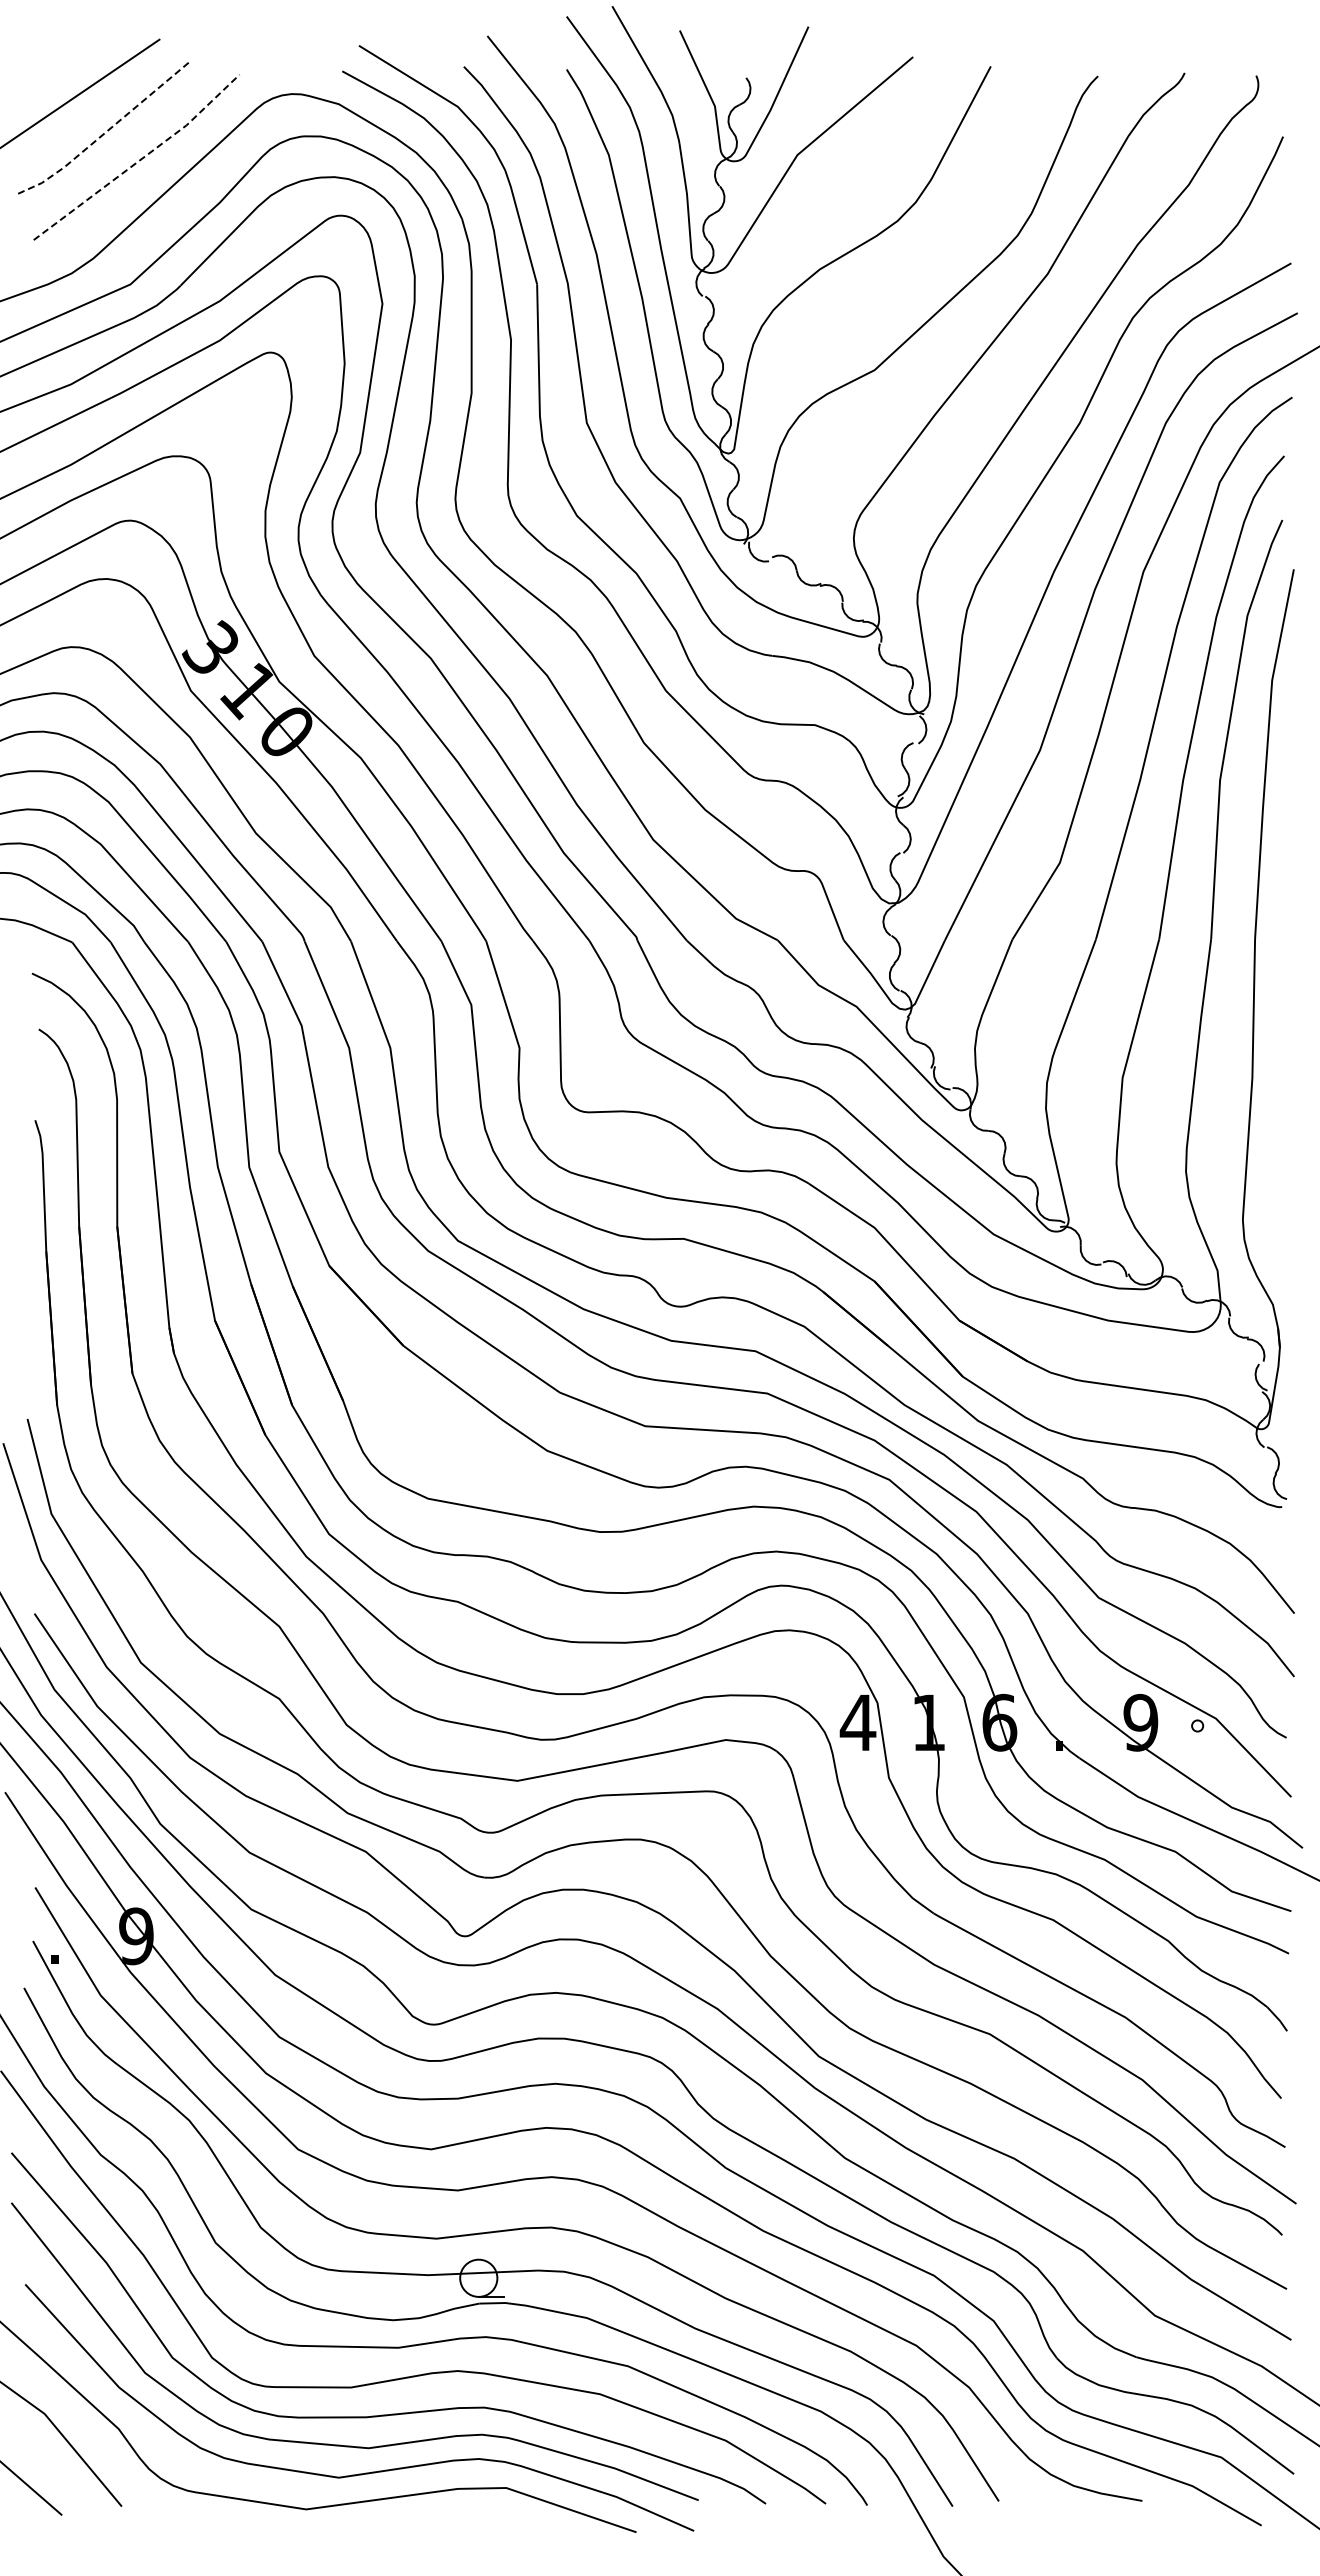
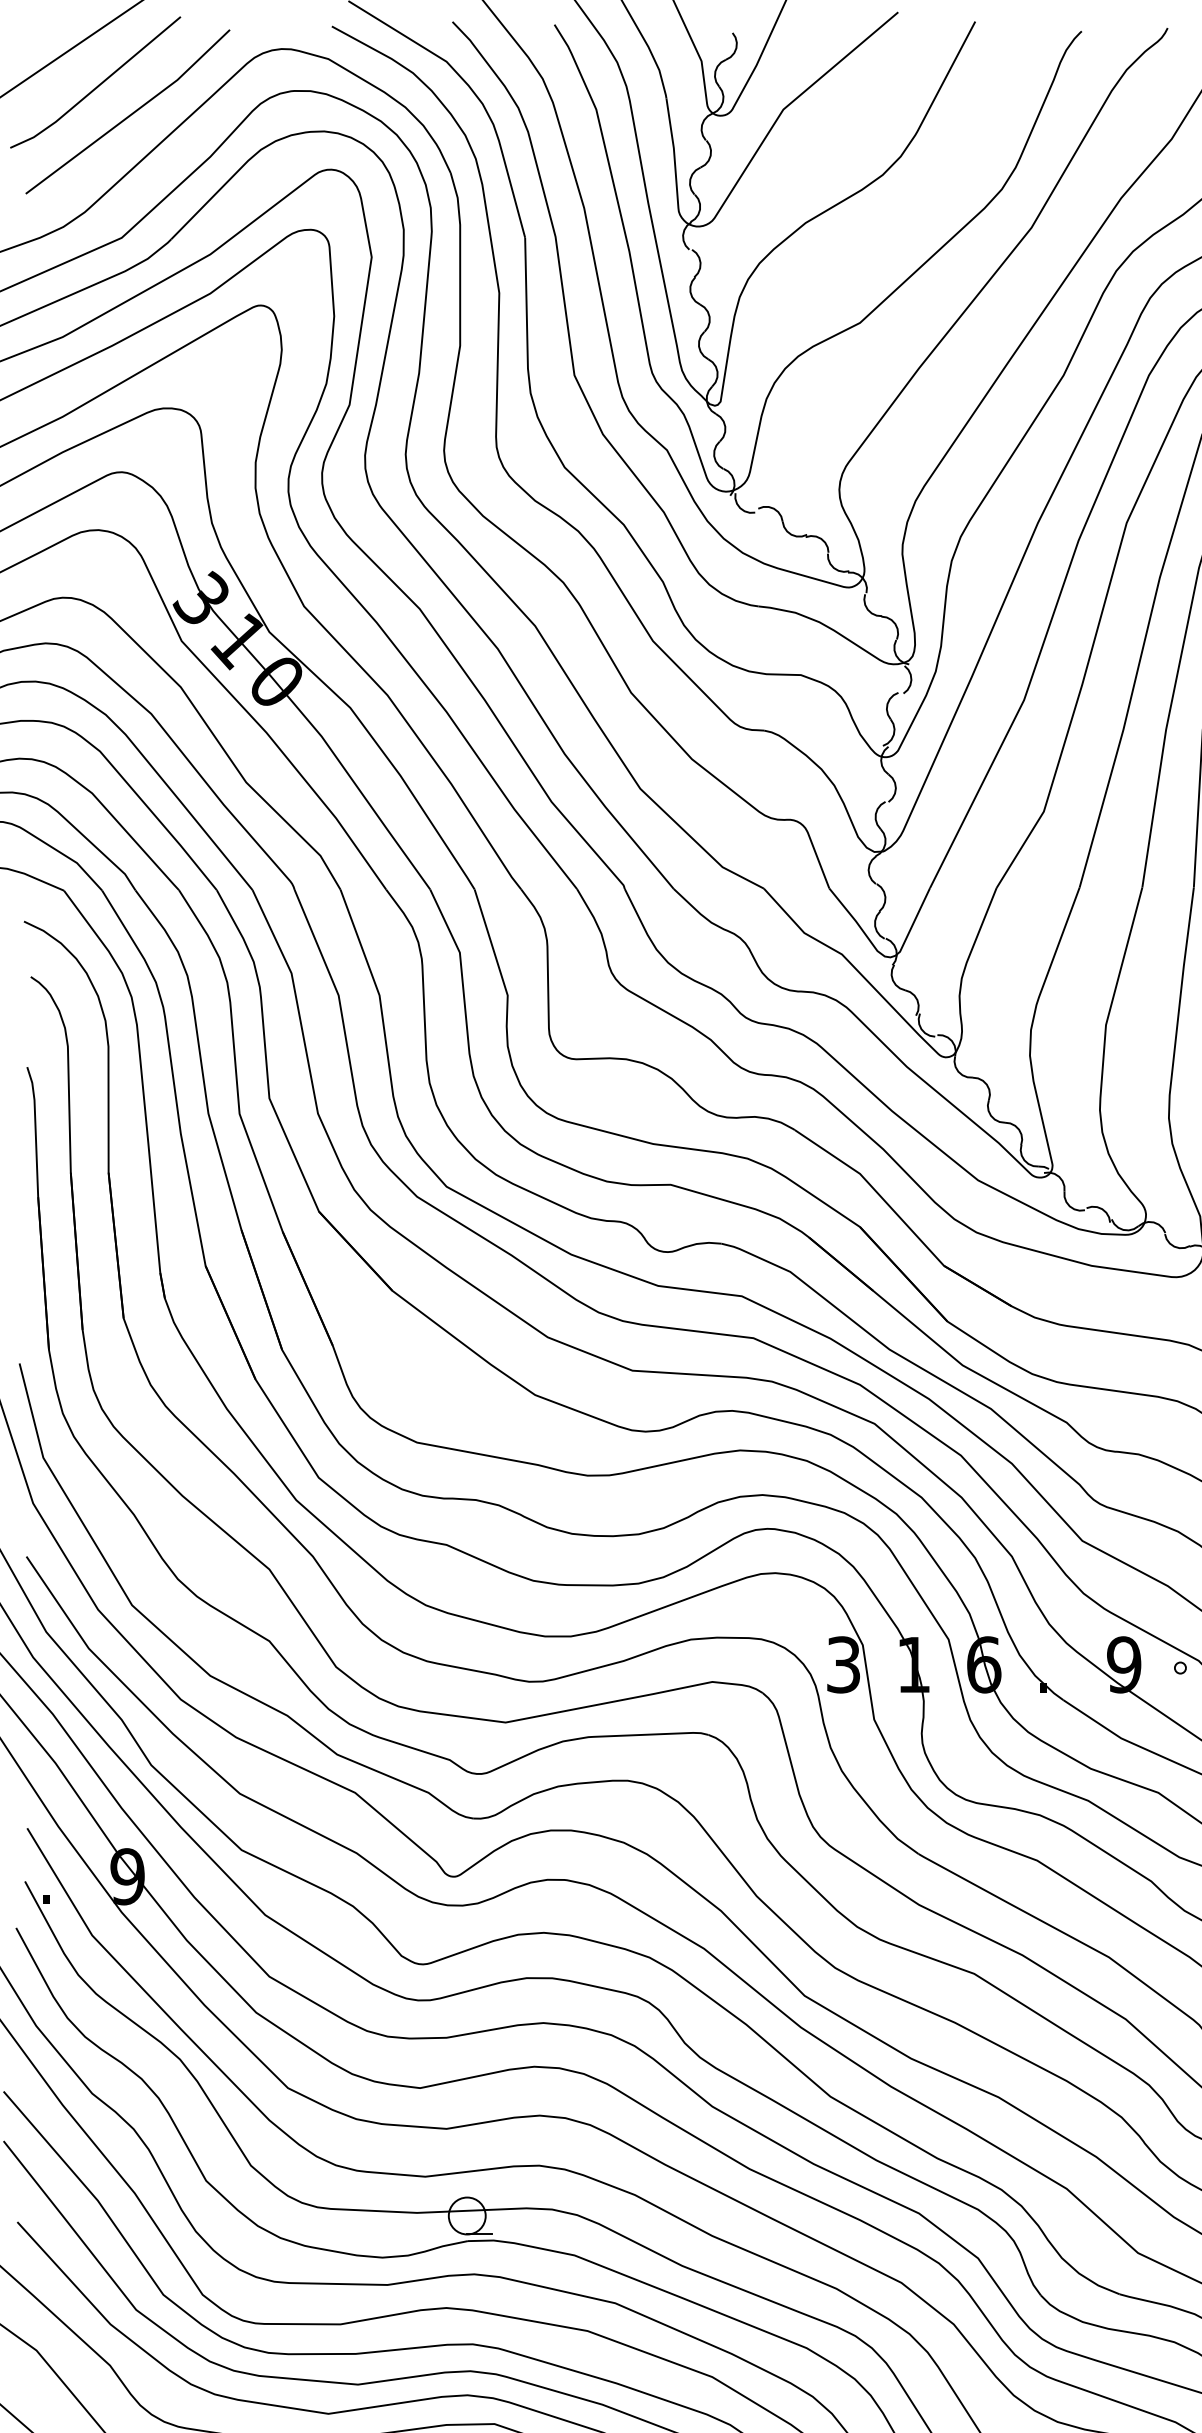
line: (106, 132) -> (97, 87), dashed -> solid
line: (140, 160) -> (131, 114), dashed -> solid
text: (857, 1722) -> (843, 1664), 4 -> 3

